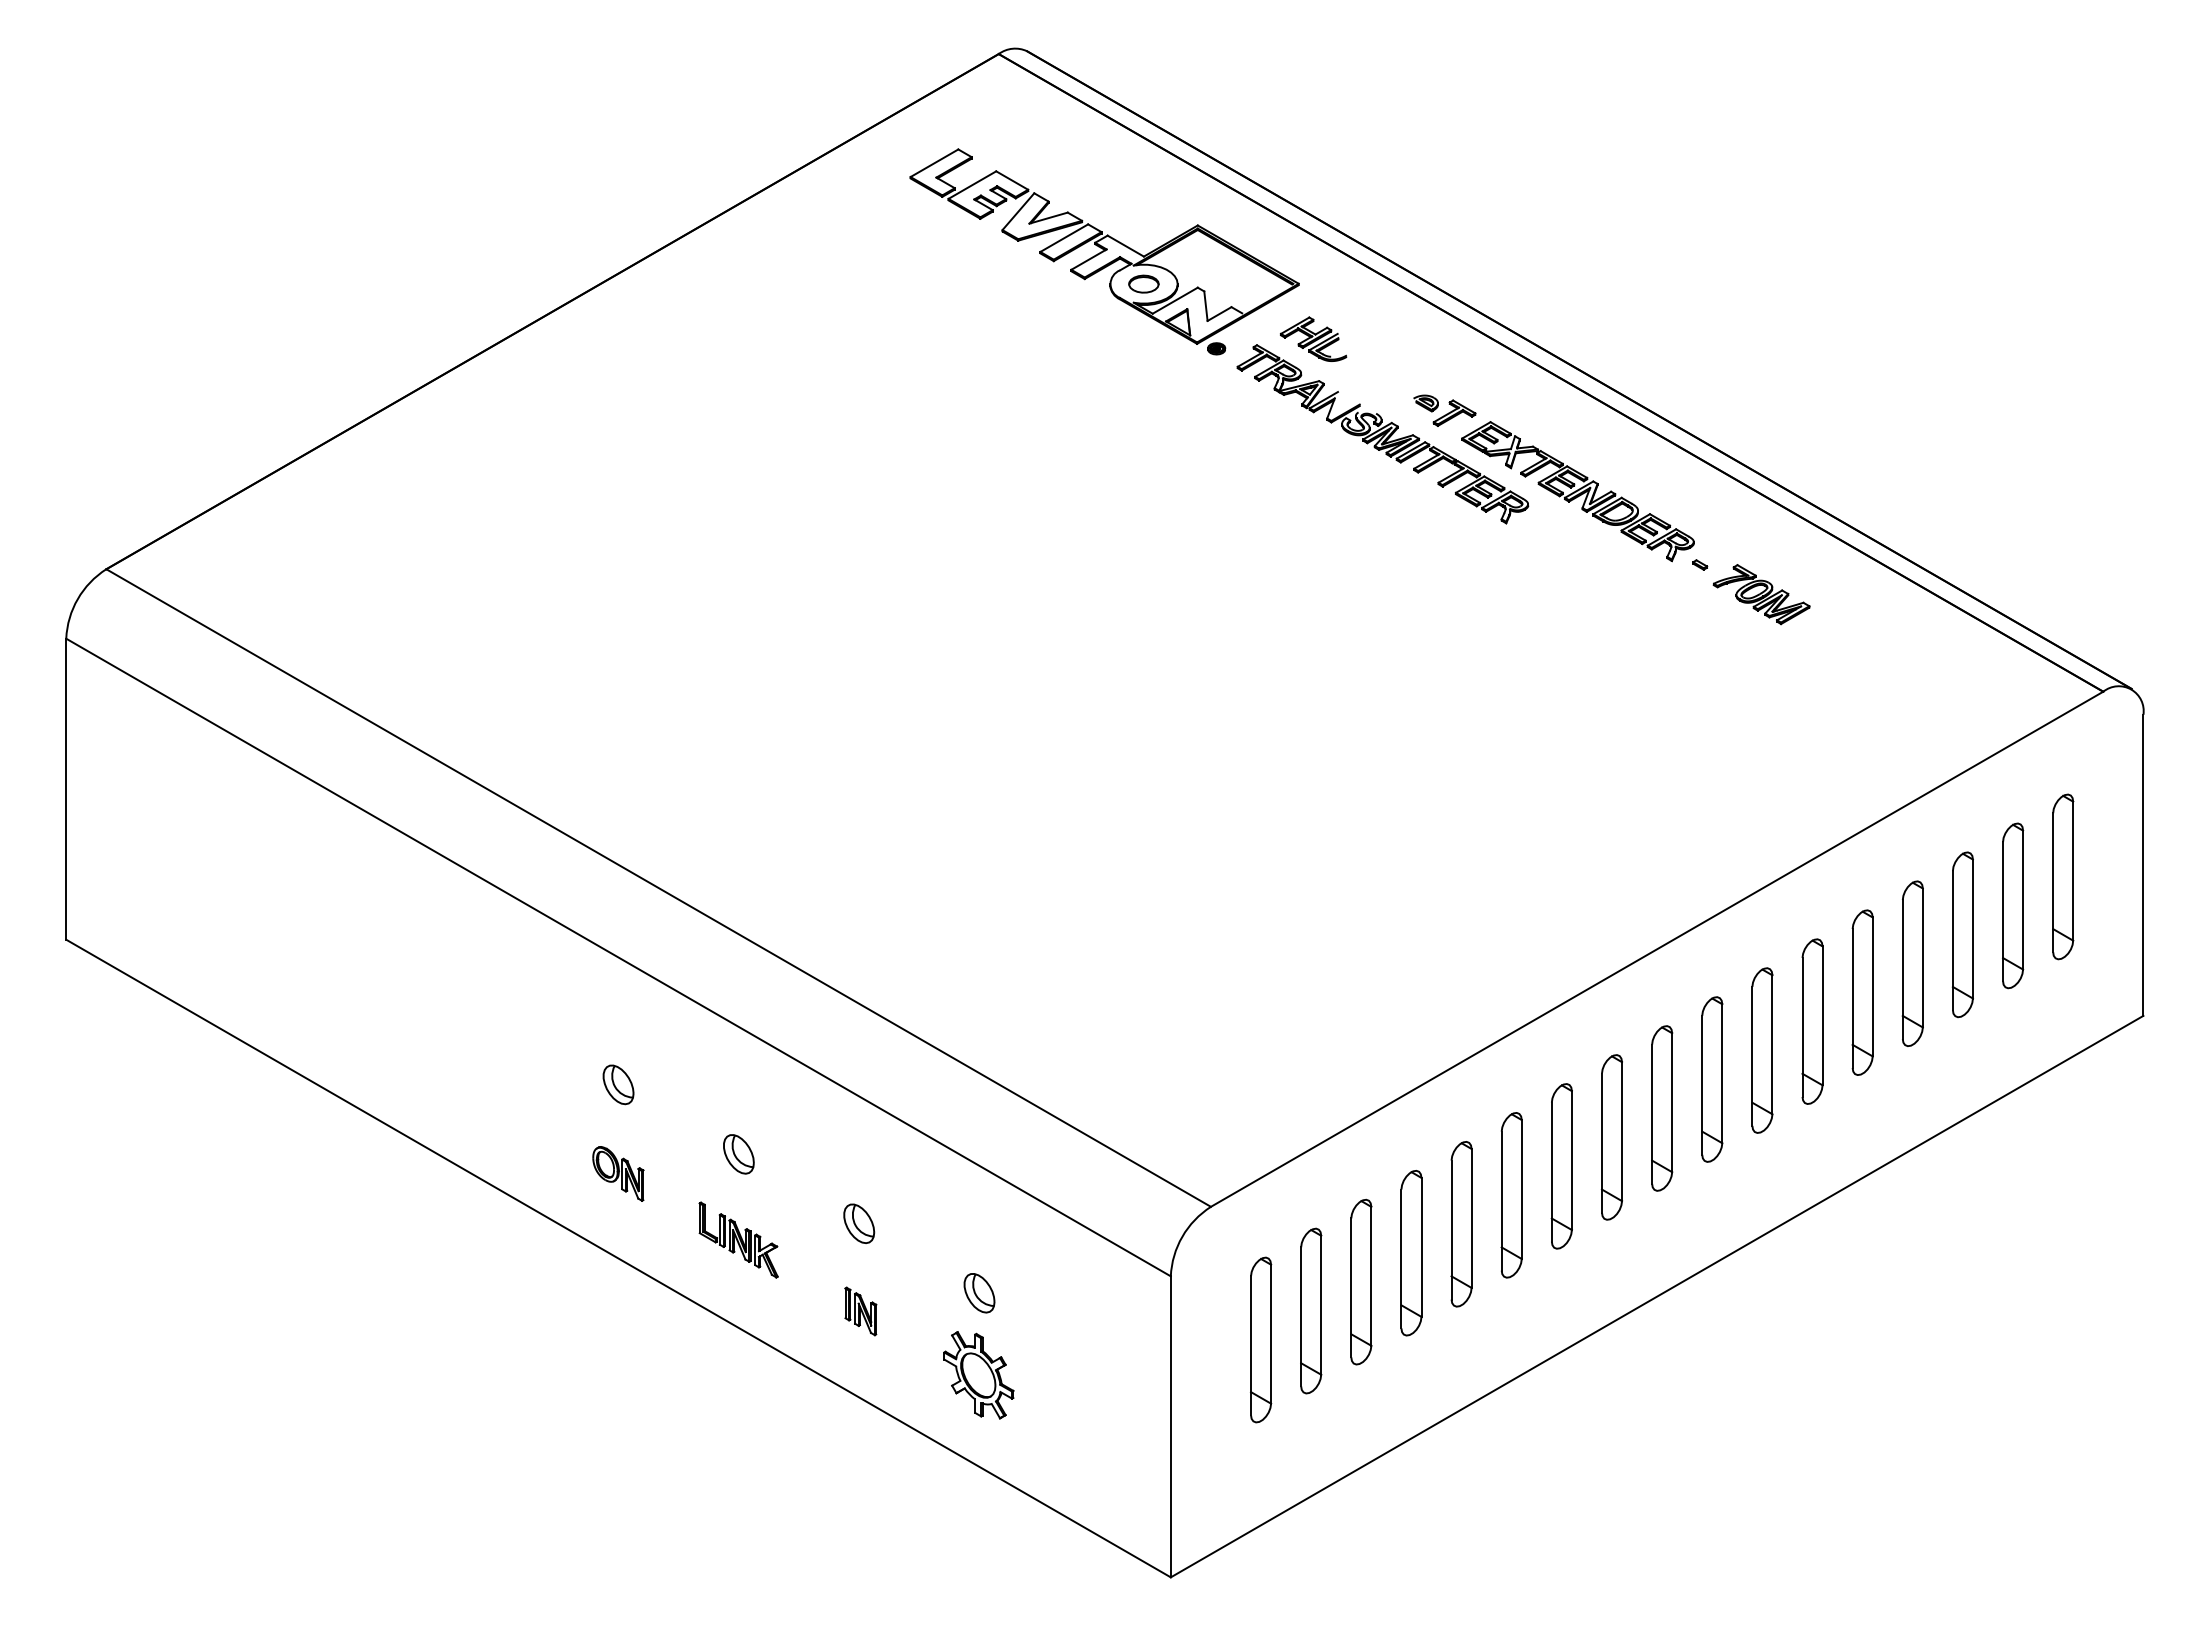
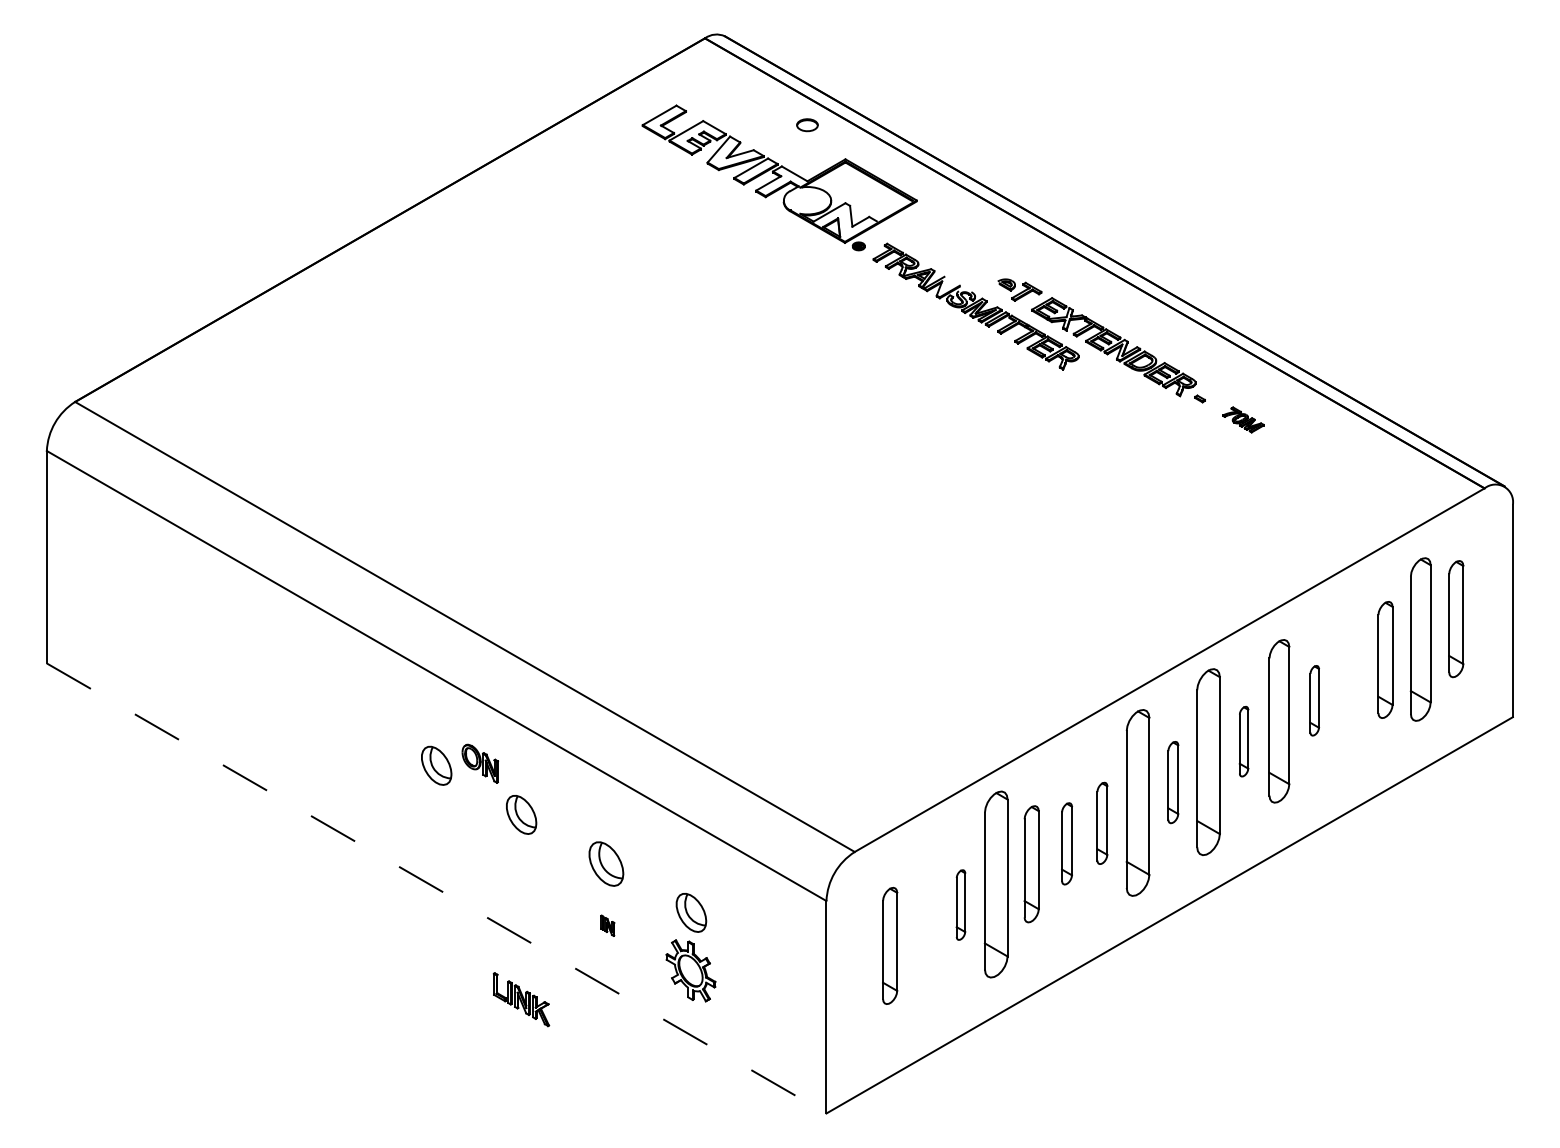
part: (1143, 283) -> (807, 124), moved
part: (1313, 338) -> (927, 239), removed
part: (1761, 594) -> (1243, 419), size x0.6
part: (2013, 905) -> (1421, 639), size x1.4
part: (1912, 963) -> (1349, 680), removed
part: (1862, 992) -> (1314, 700), size x0.6
part: (1812, 1021) -> (1279, 721), size x1.4
part: (1762, 1050) -> (1244, 741), size x0.6
part: (1712, 1079) -> (1208, 762), size x1.6
part: (618, 1084) -> (436, 765), size x1.4
part: (1662, 1108) -> (1173, 782), size x0.7
part: (1611, 1137) -> (1137, 803), size x1.6
part: (738, 1154) -> (521, 815), size x1.4
part: (1561, 1166) -> (1102, 823), size x0.7
part: (618, 1173) -> (480, 763), moved
part: (1511, 1195) -> (1066, 843), size x0.7
part: (859, 1223) -> (606, 863), size x1.6
part: (738, 1239) -> (521, 999), moved
part: (1411, 1253) -> (996, 884), size x1.6
line: (618, 1258) -> (436, 888), solid -> dashed
part: (1361, 1281) -> (961, 904), size x0.6
part: (979, 1293) -> (691, 913), size x1.4
part: (1311, 1310) -> (925, 925), removed
part: (860, 1311) -> (607, 925), size x0.6

